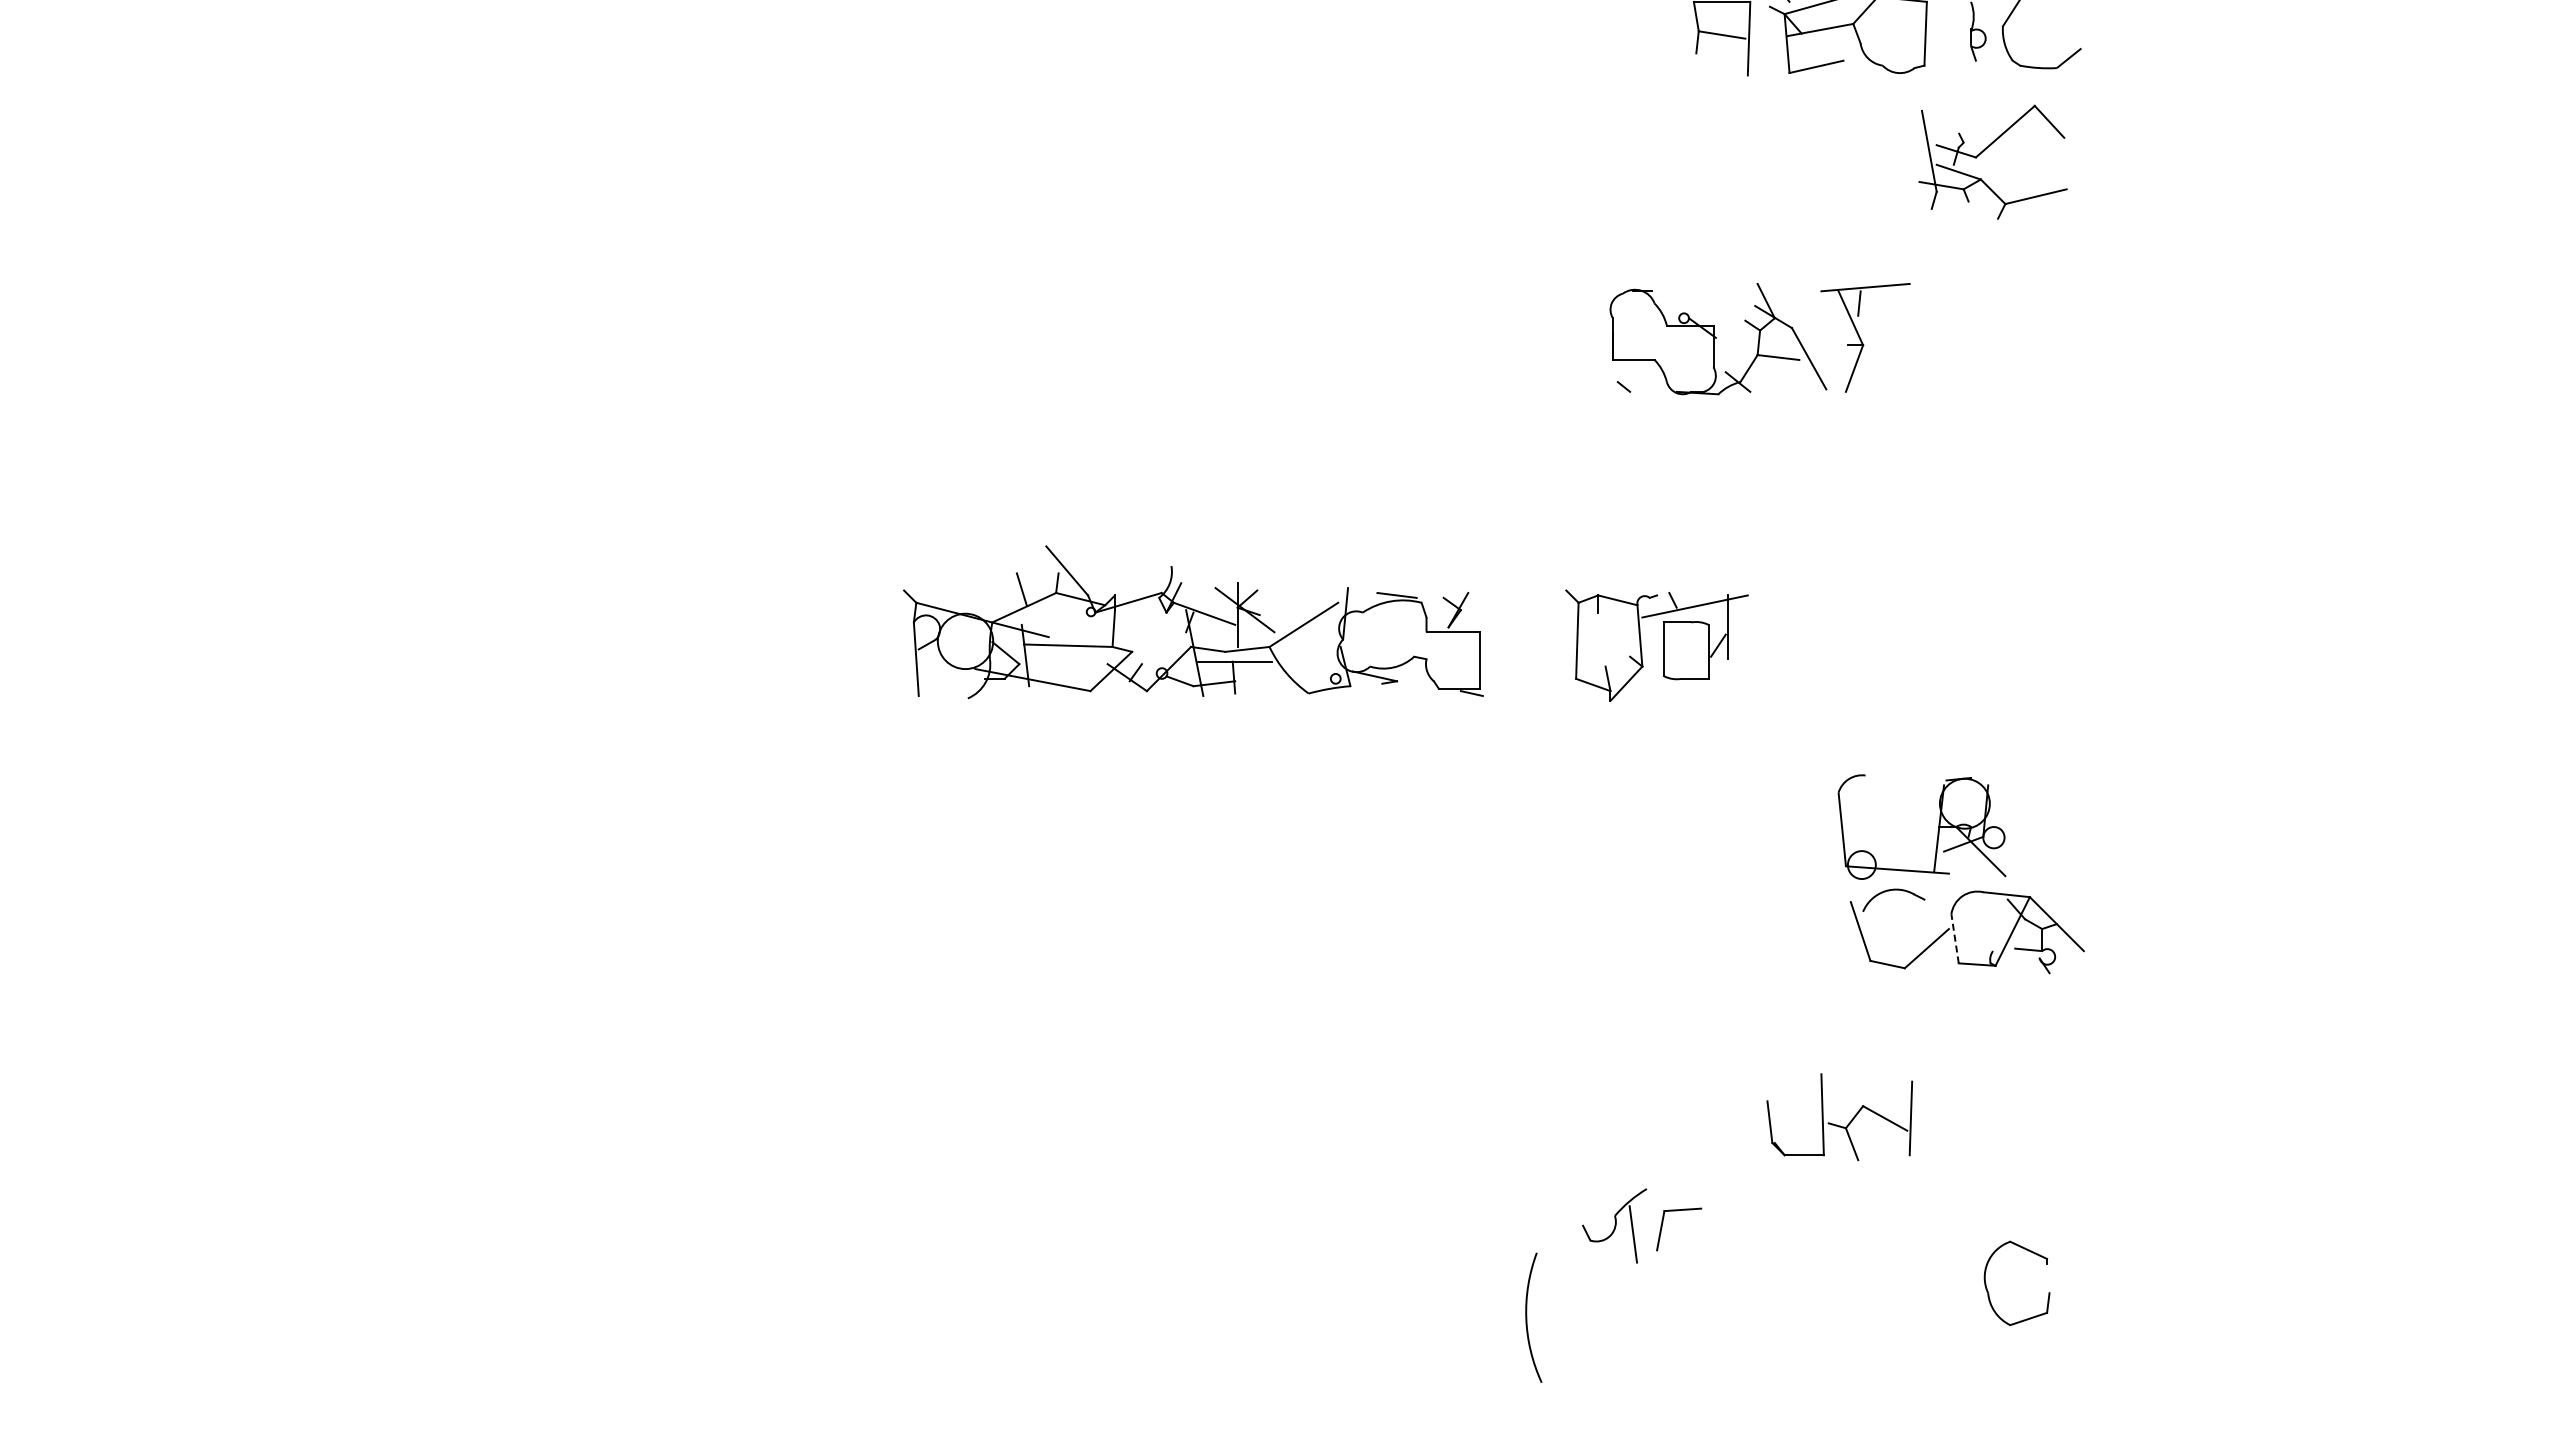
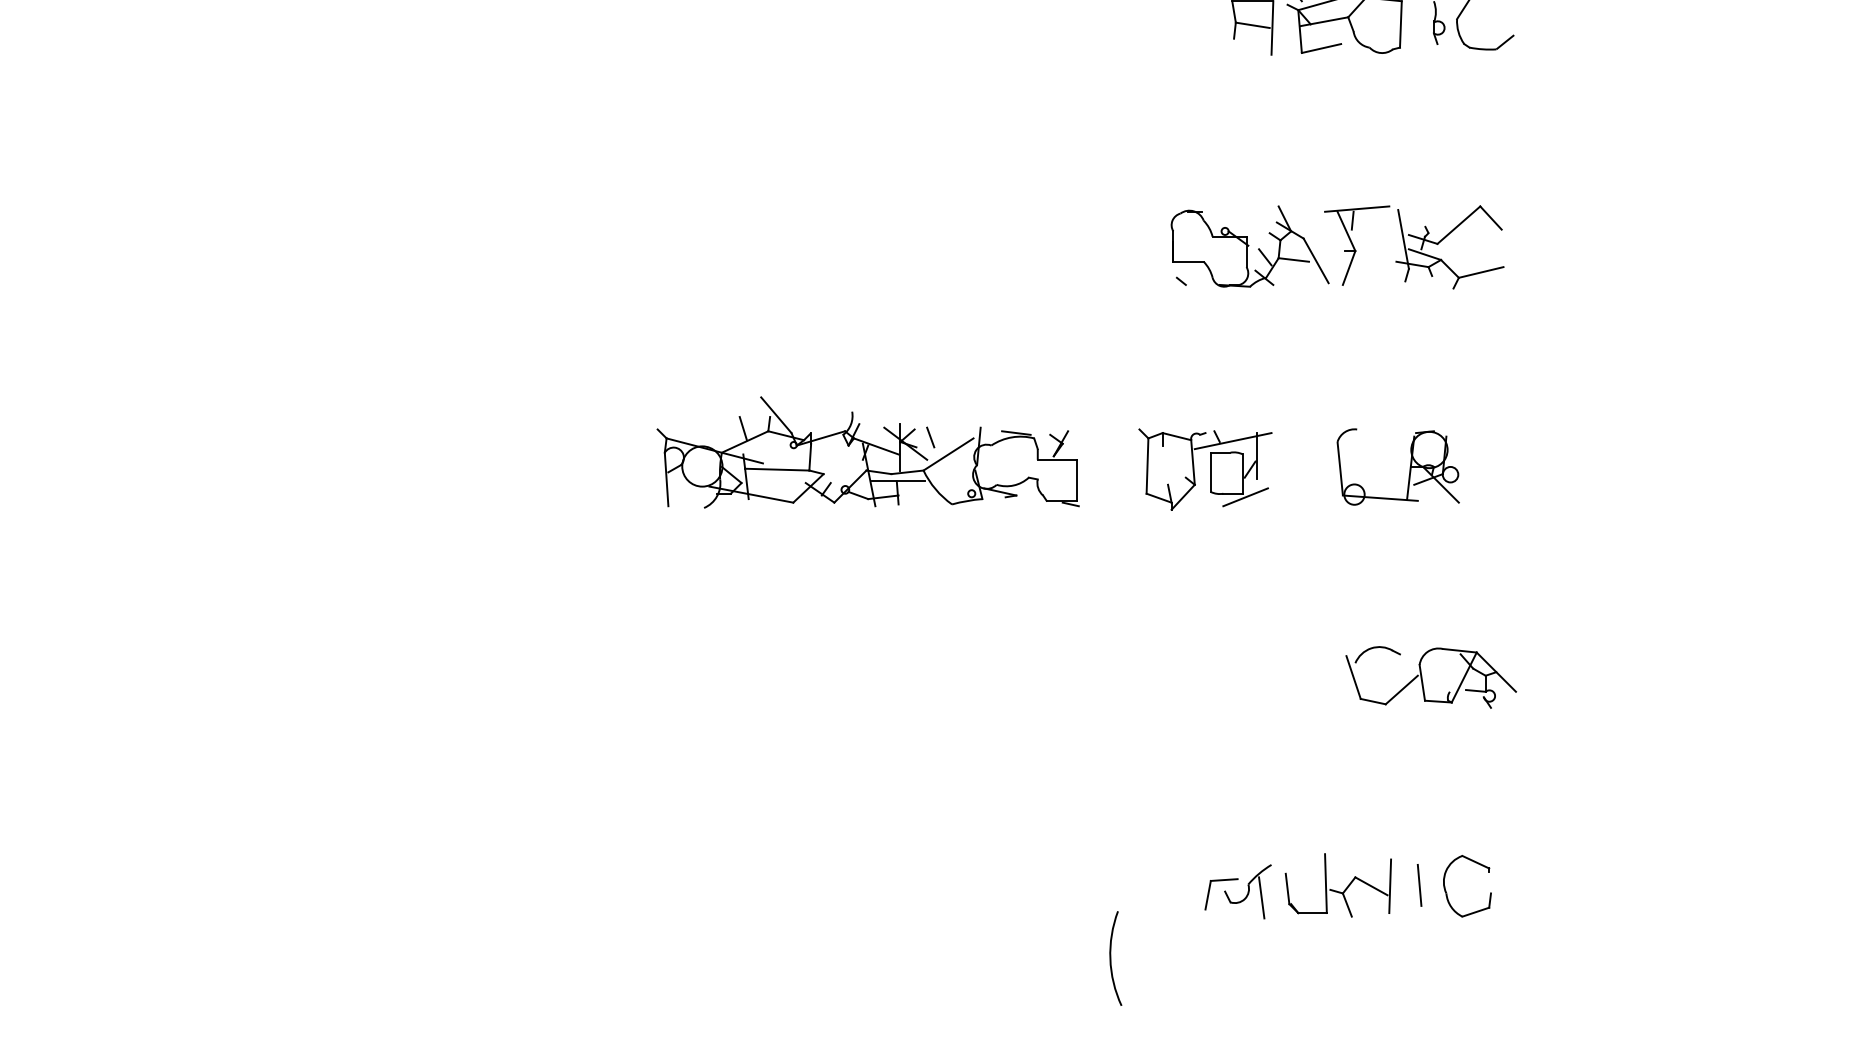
part: (1983, 152) -> (1442, 240), moved
line: (1738, 353) -> (1264, 257), added
line: (1279, 601) -> (930, 437), added
line: (1711, 683) -> (1245, 497), added
part: (1937, 831) -> (1409, 470), moved
line: (1955, 938) -> (1422, 682), dashed -> solid
part: (1837, 1124) -> (1336, 890), moved
line: (1950, 1217) -> (1418, 885), added
part: (1614, 1225) -> (1248, 891), moved
part: (1989, 1293) -> (1447, 893), moved

